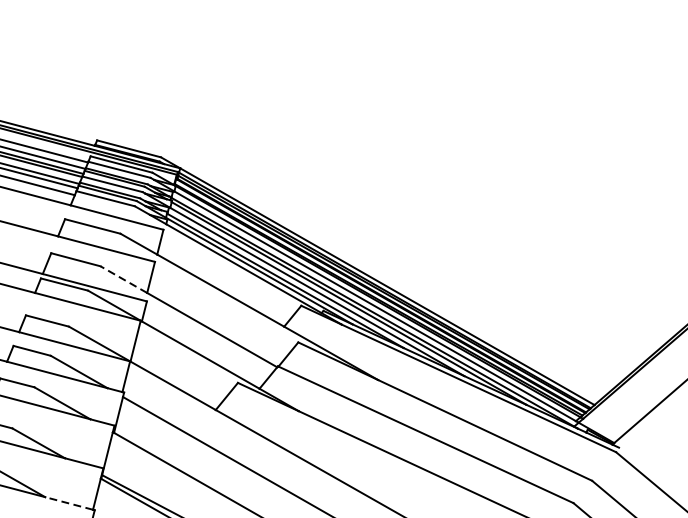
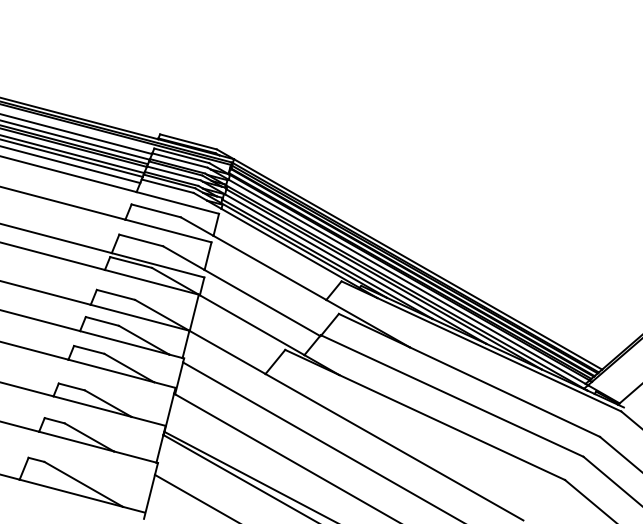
line: (123, 280) -> (183, 258), dashed -> solid
line: (69, 503) -> (135, 457), dashed -> solid

